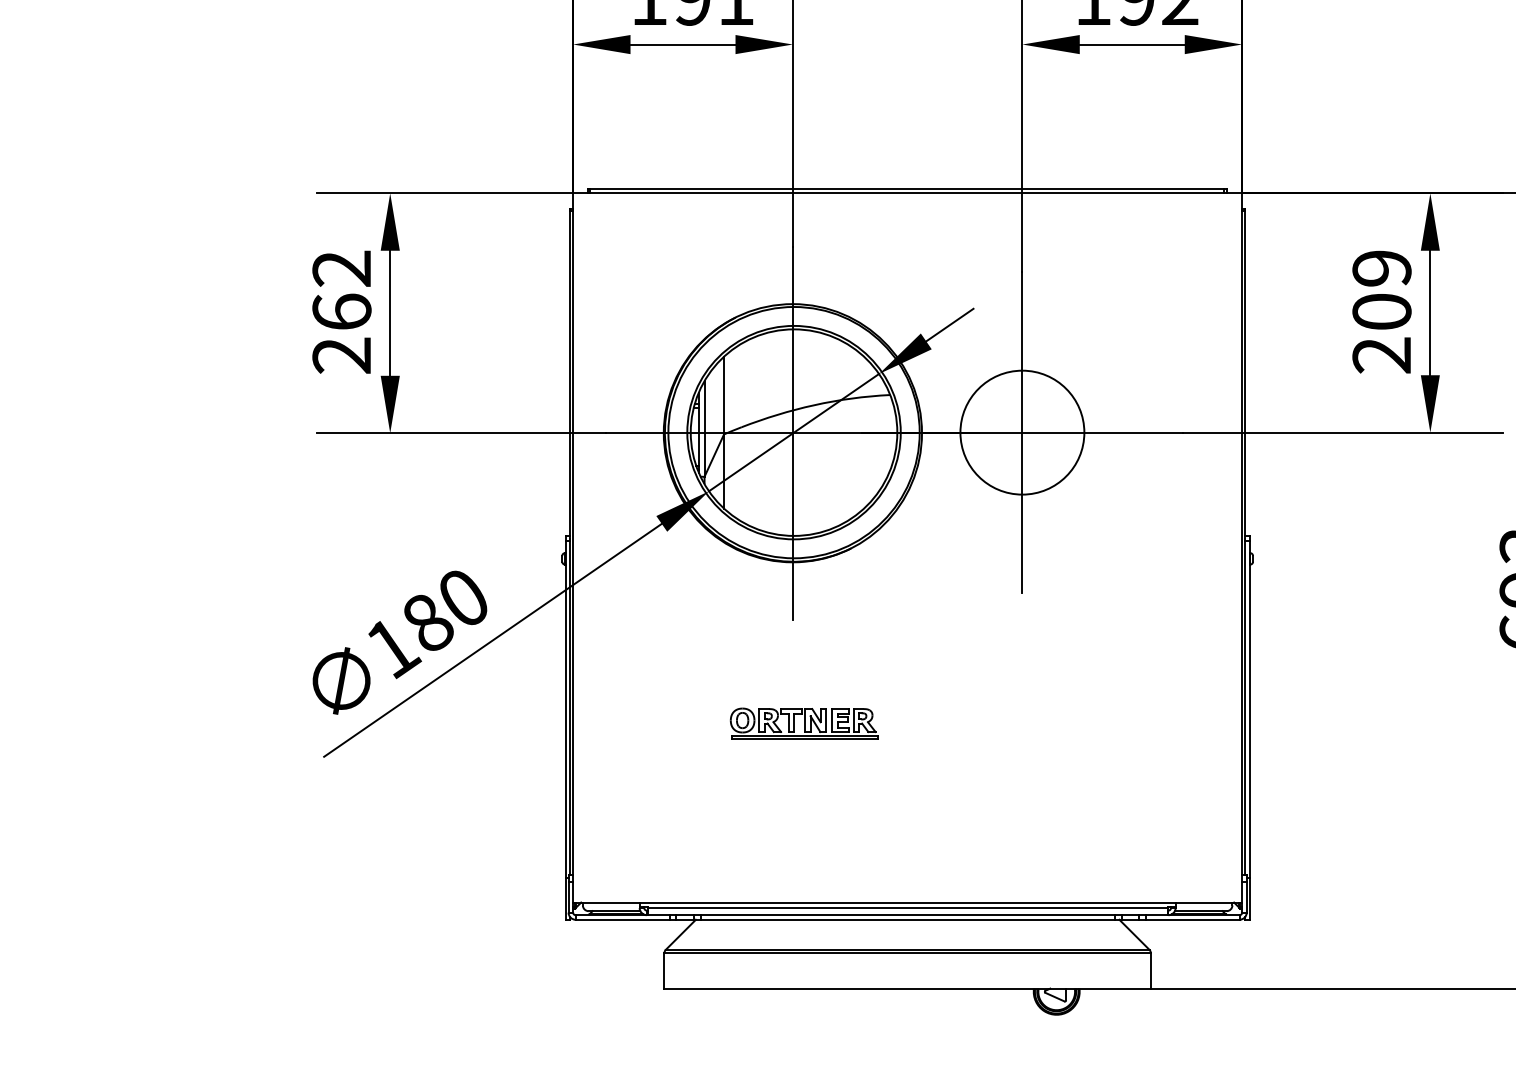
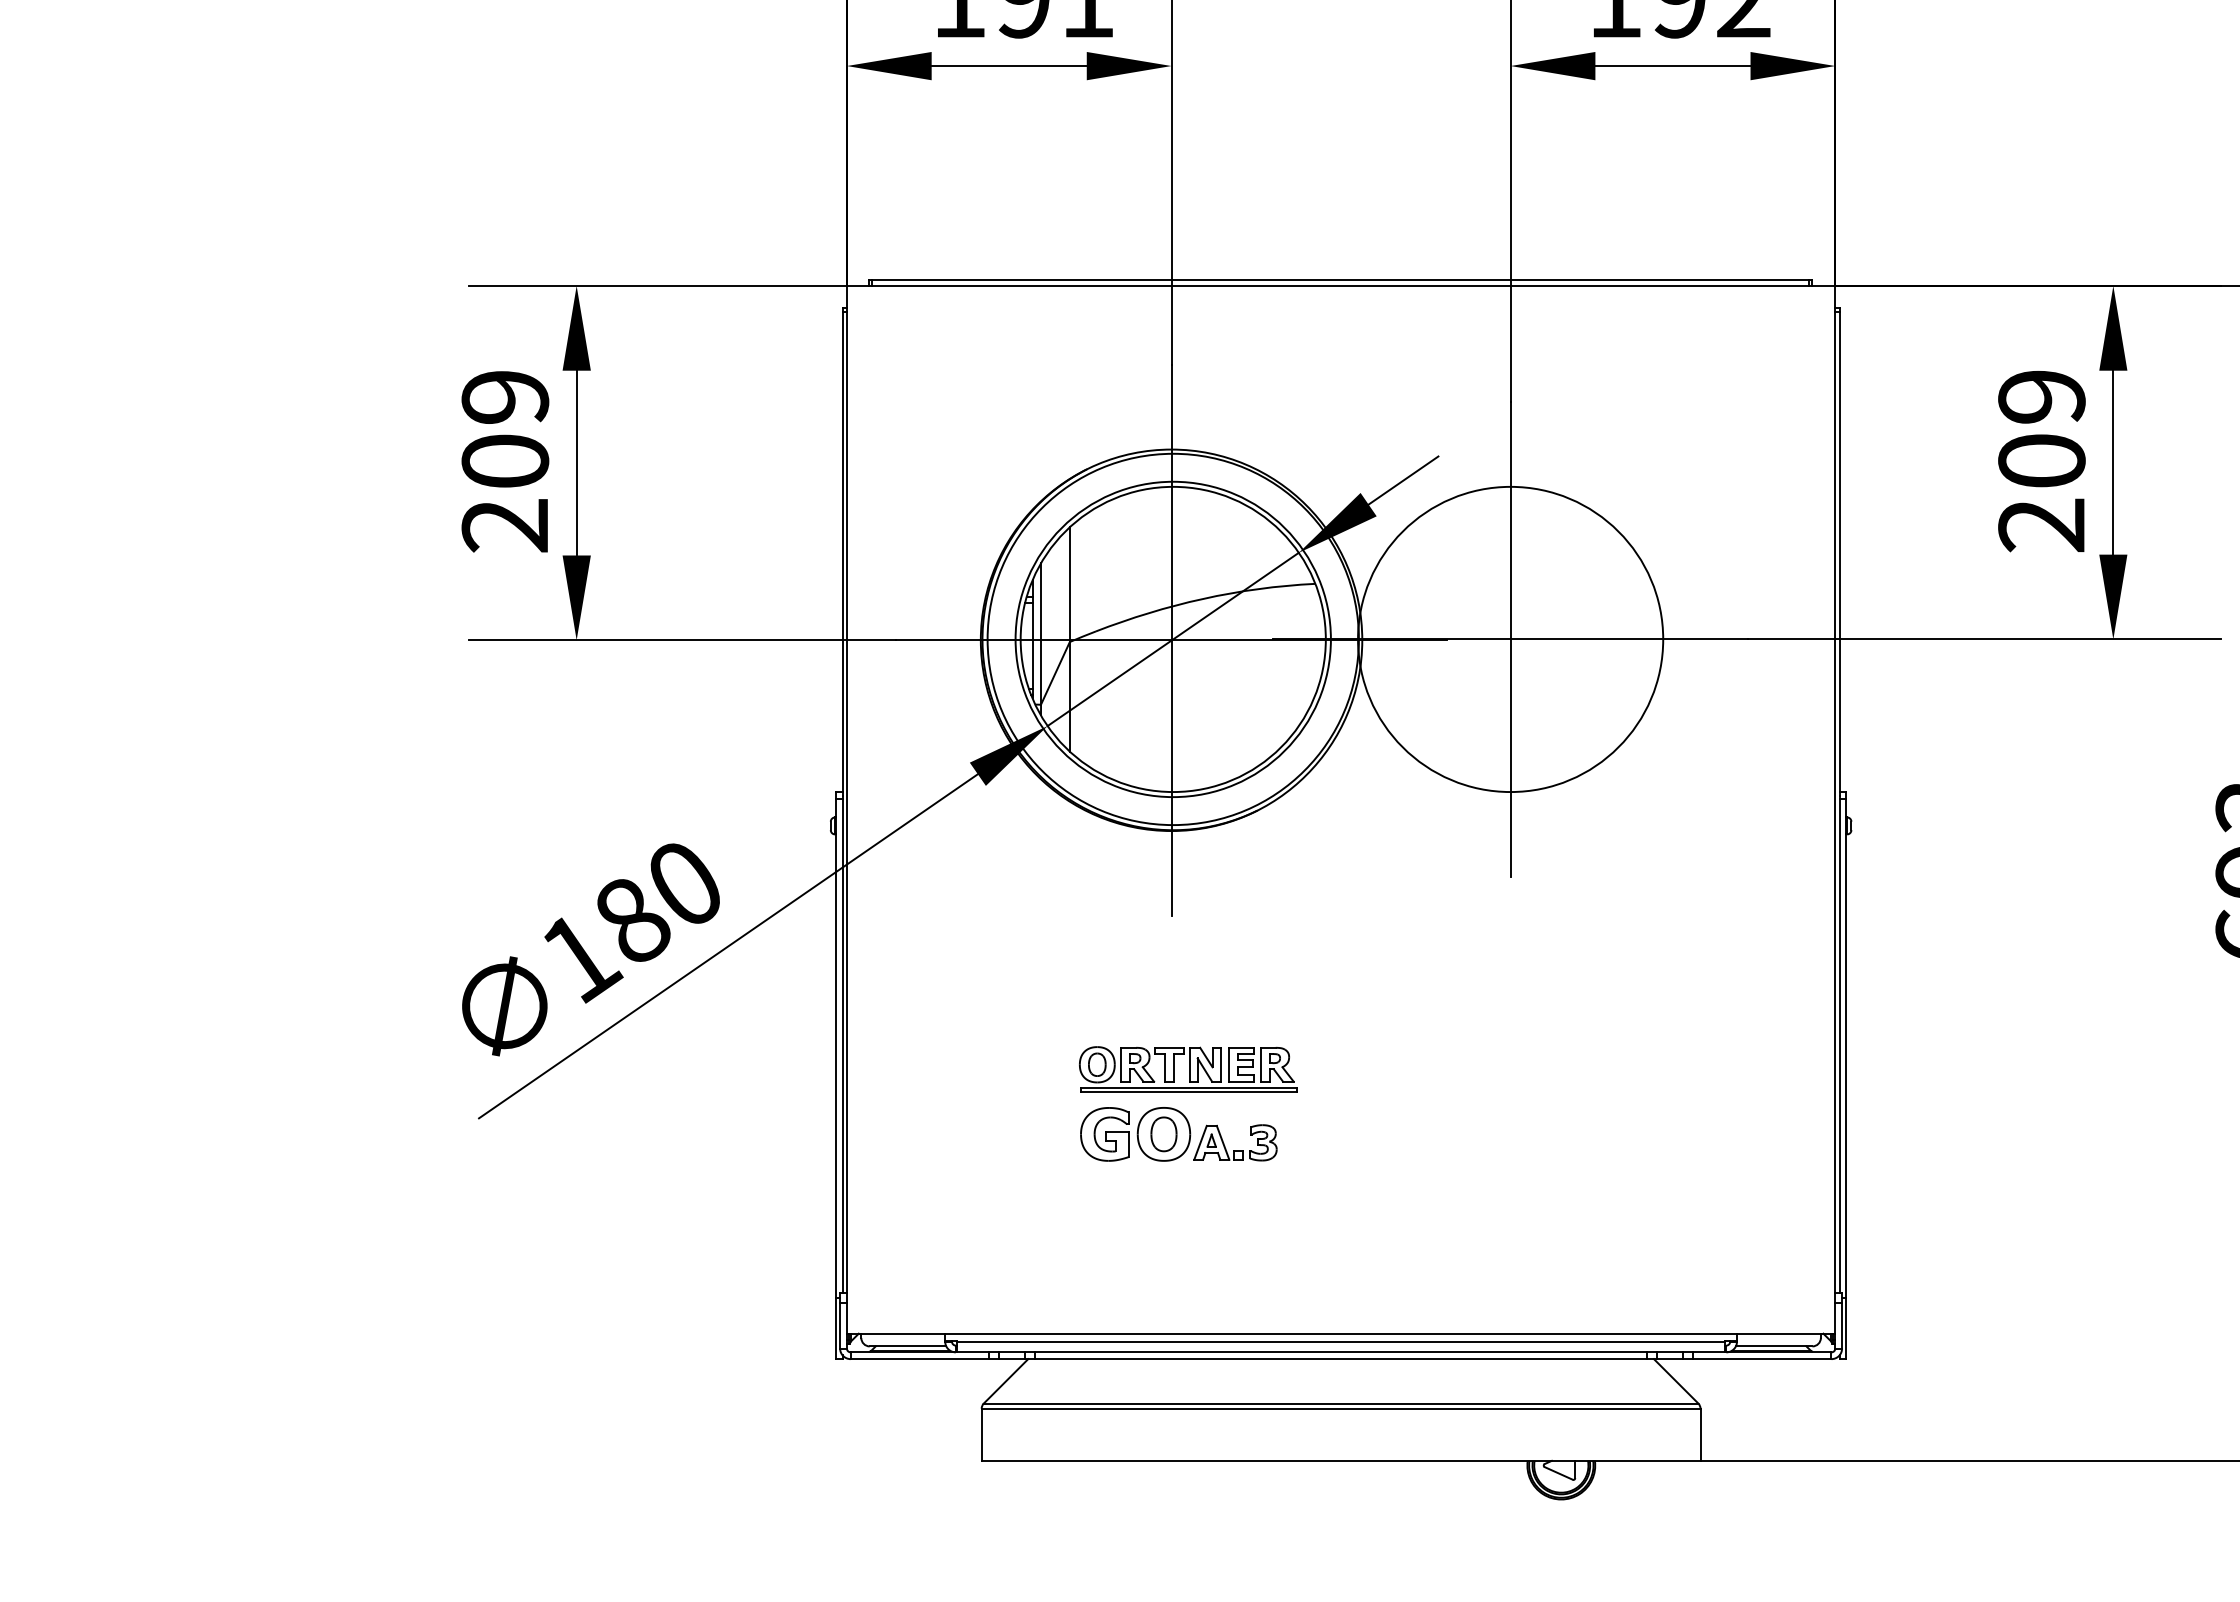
text: (341, 289) -> (504, 427), 262 -> 209
circle: (1022, 432) -> (1510, 639), size x1.67
part: (797, 767) -> (1178, 1134), added

